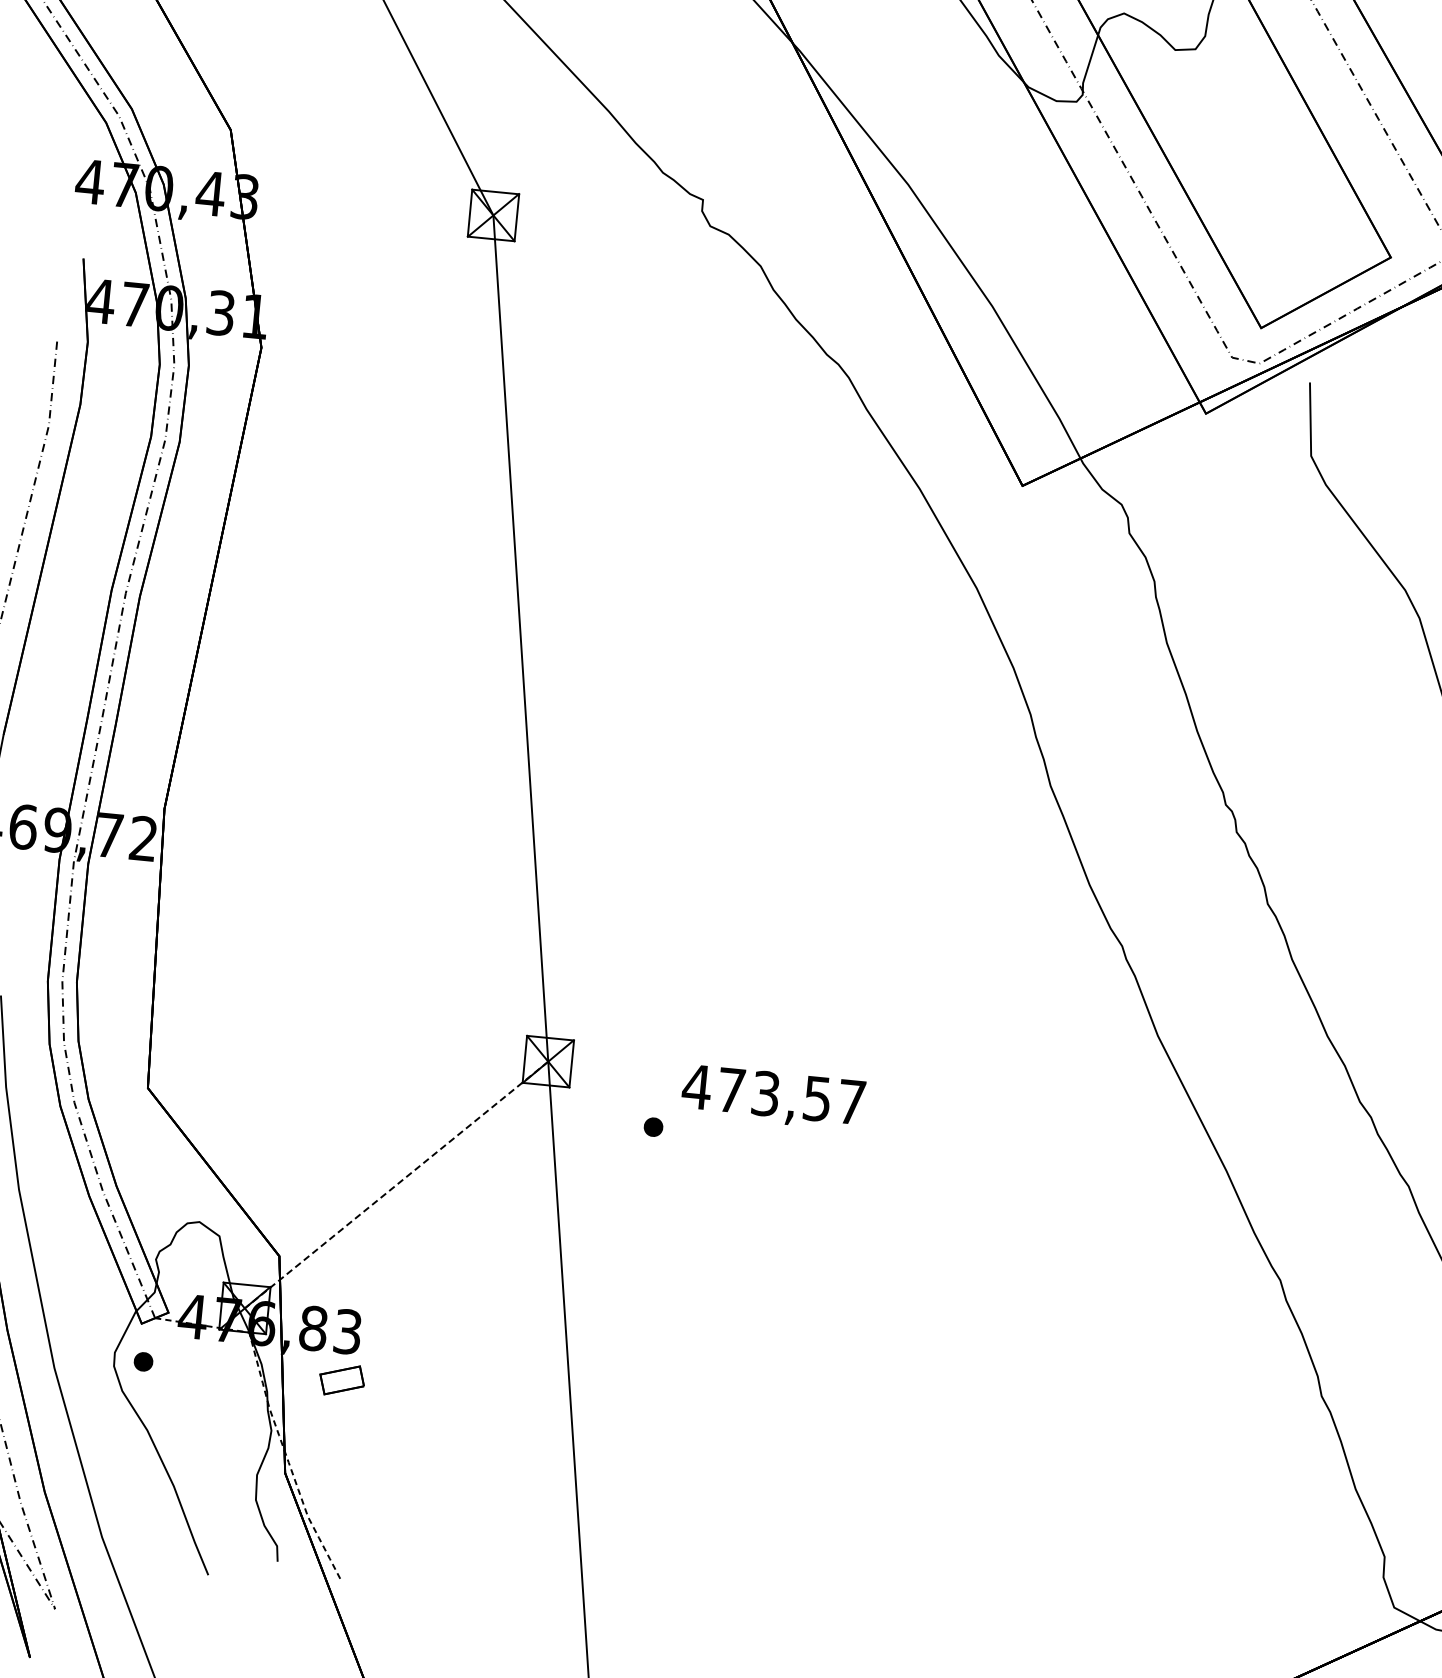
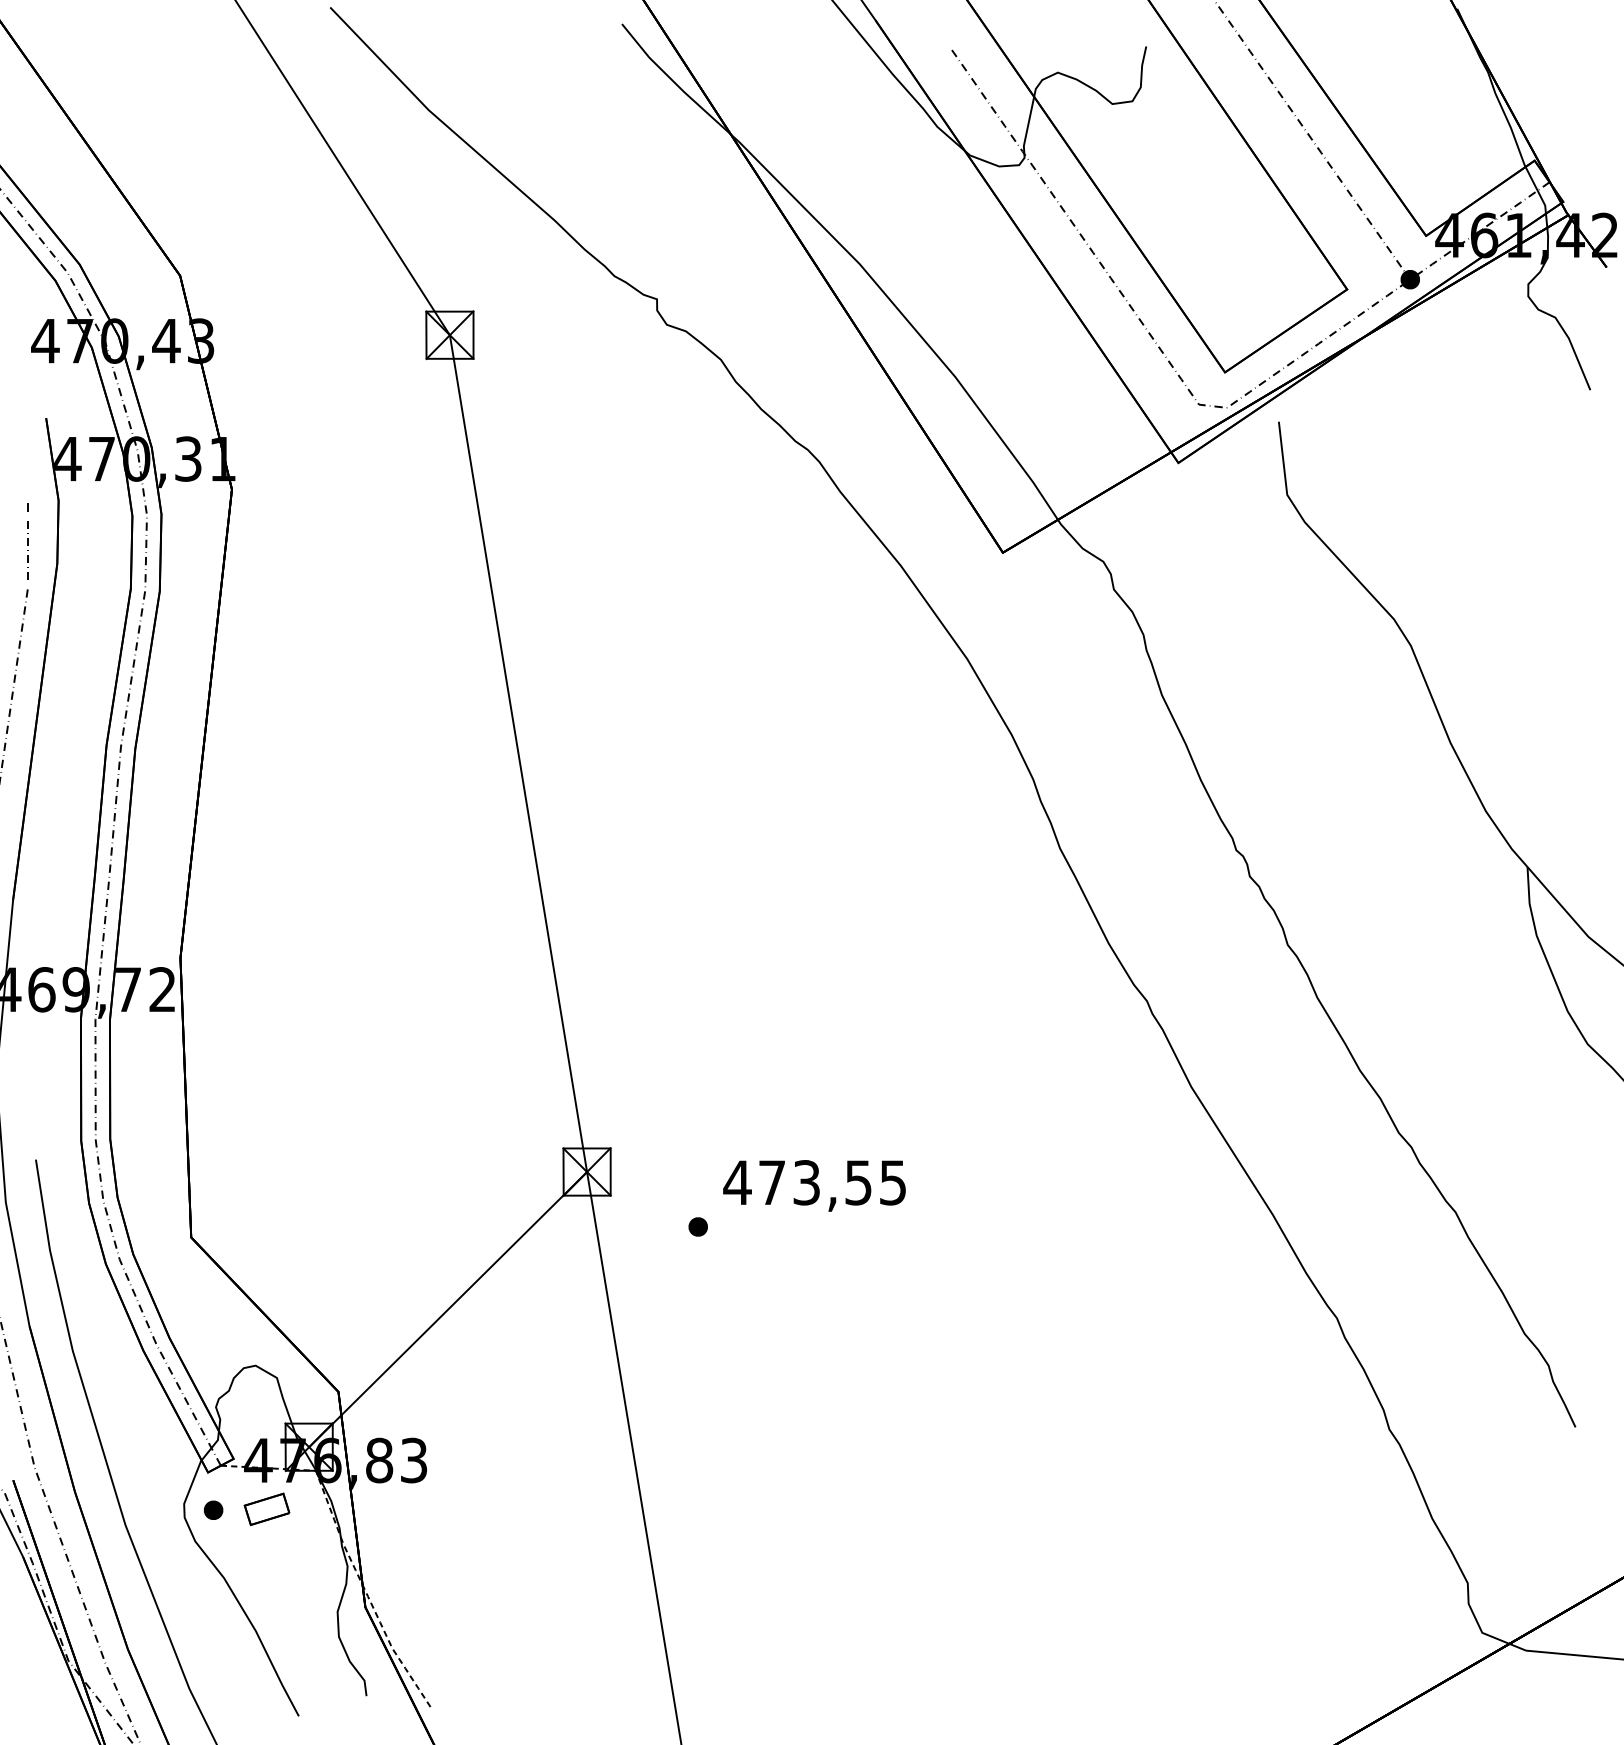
text: (851, 1101) -> (892, 1182), 473,57 -> 473,55
line: (396, 1184) -> (448, 1309), dashed -> solid
part: (341, 1380) -> (266, 1509), moved

